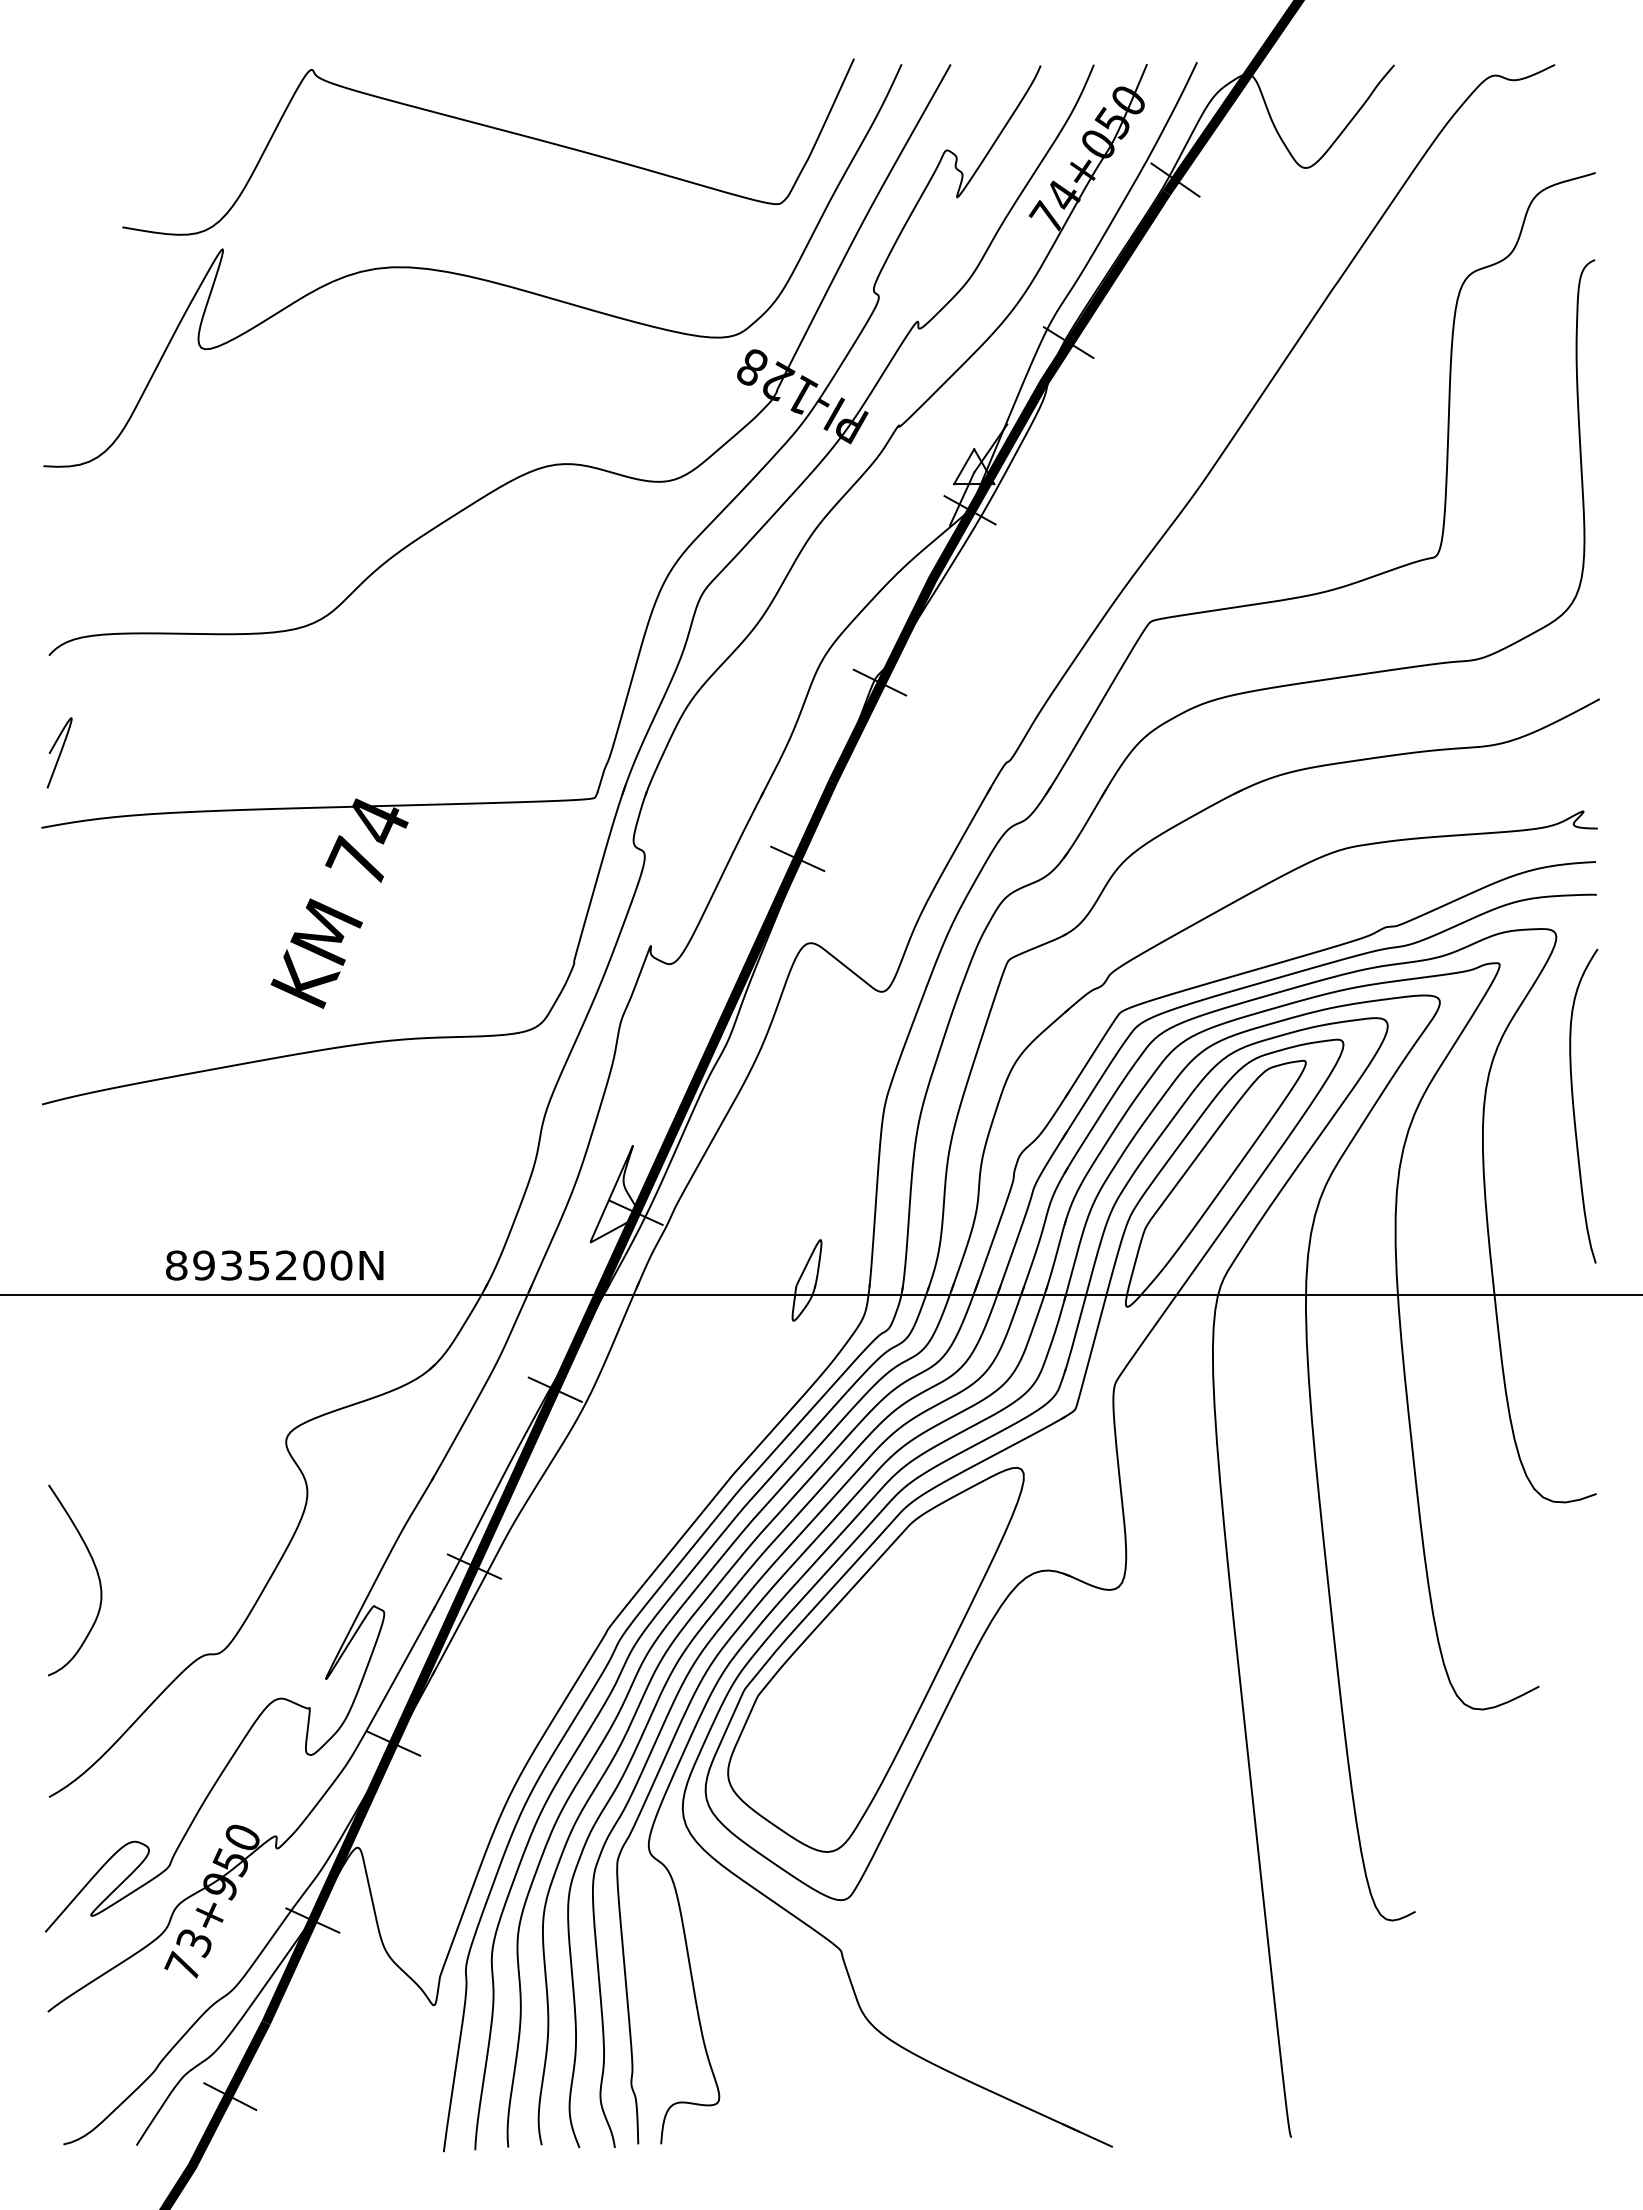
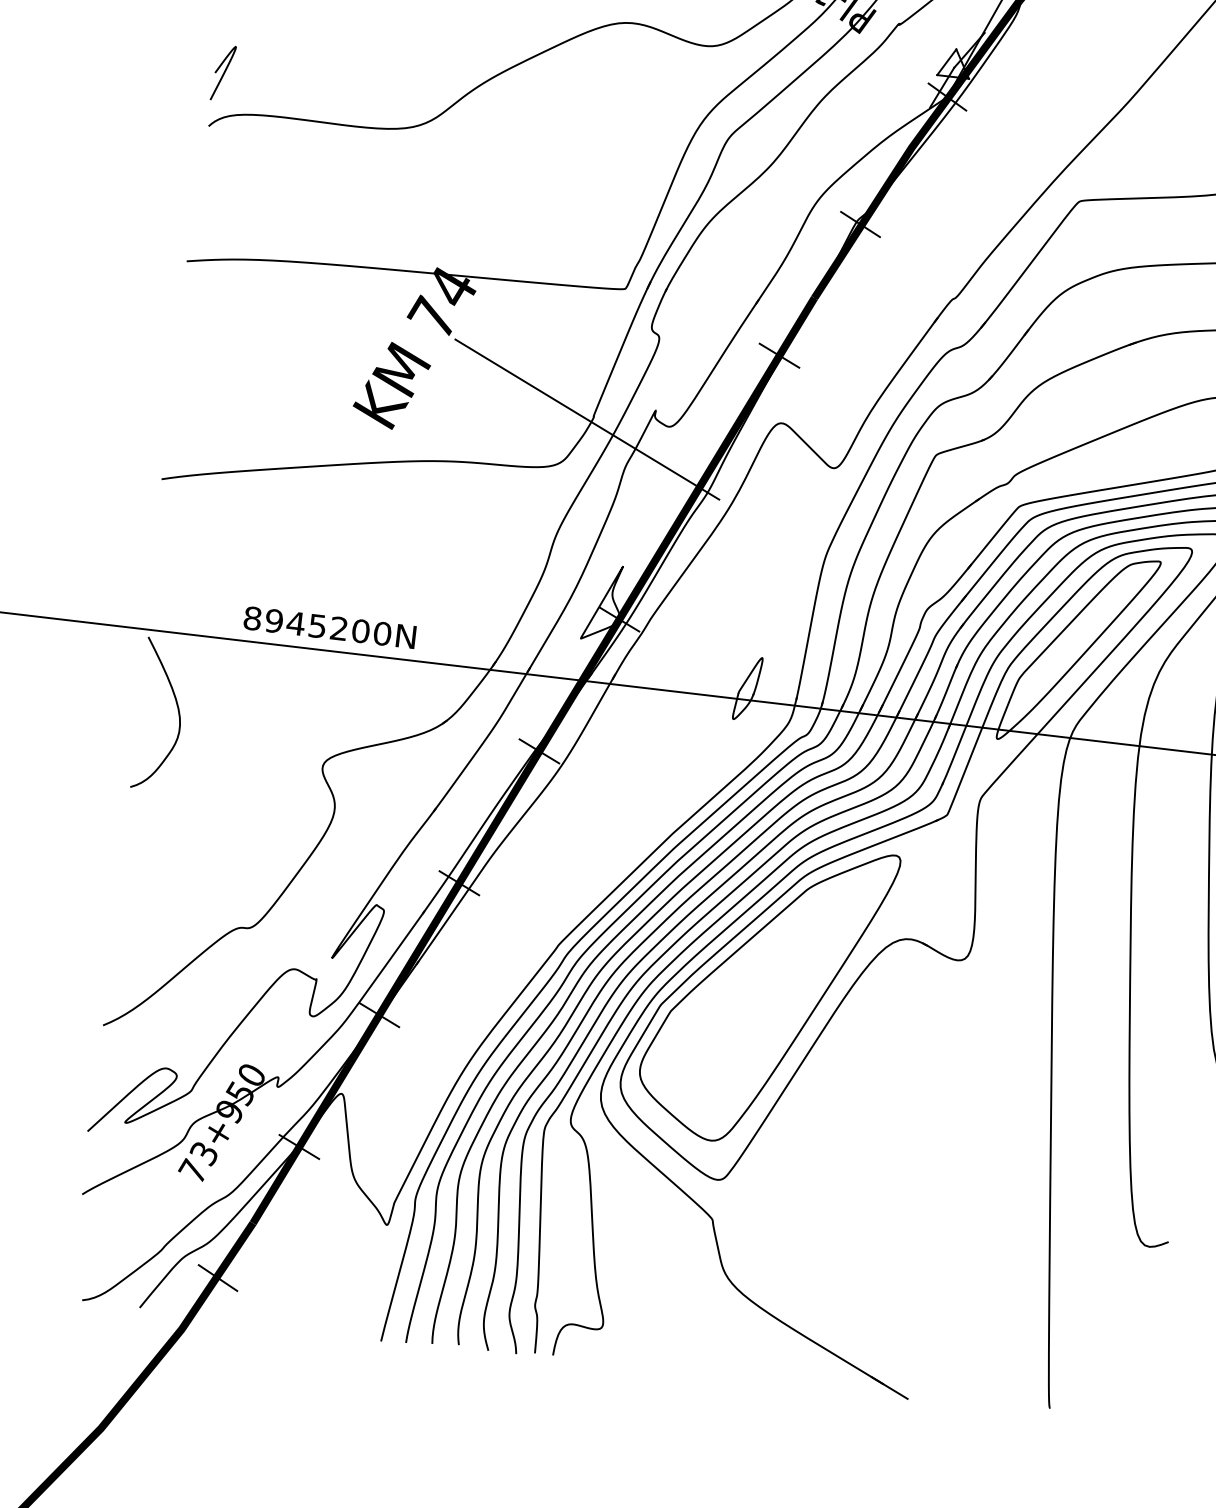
curve: (59, 752) -> (223, 72), moved
line: (566, 966) -> (587, 419), added
text: (231, 1265) -> (295, 623), 8935200N -> 8945200N
curve: (96, 1573) -> (177, 711), moved

